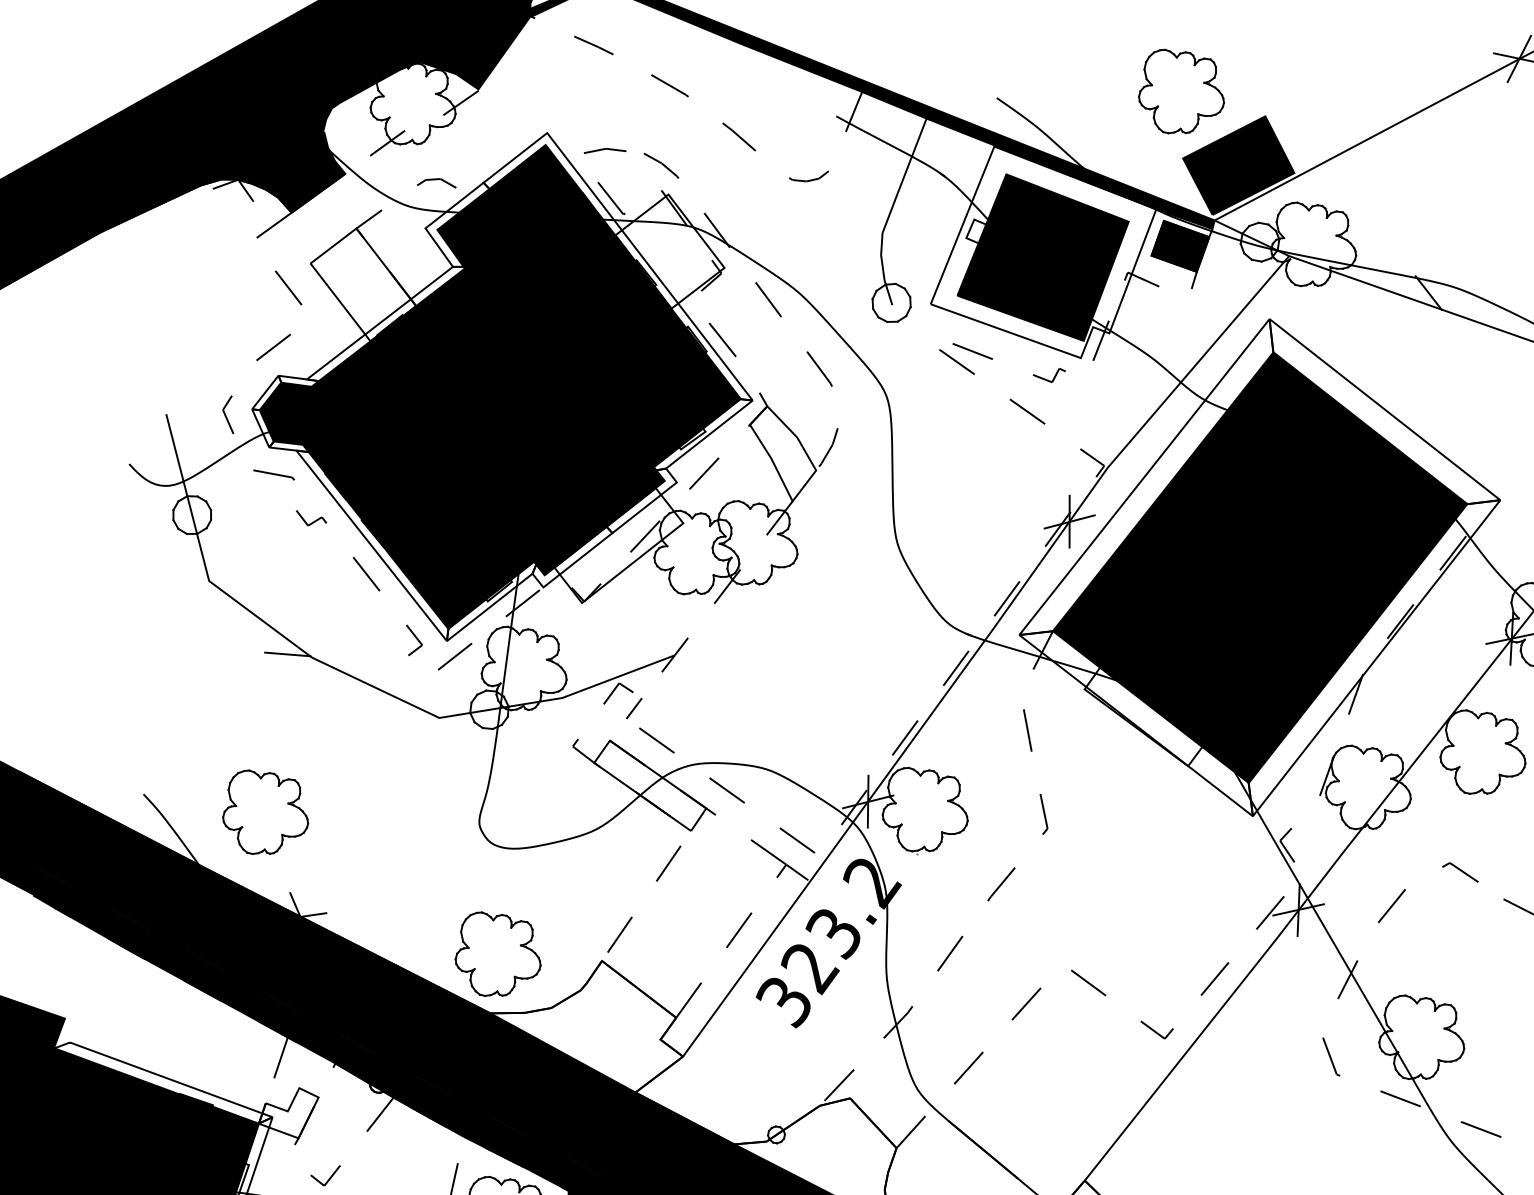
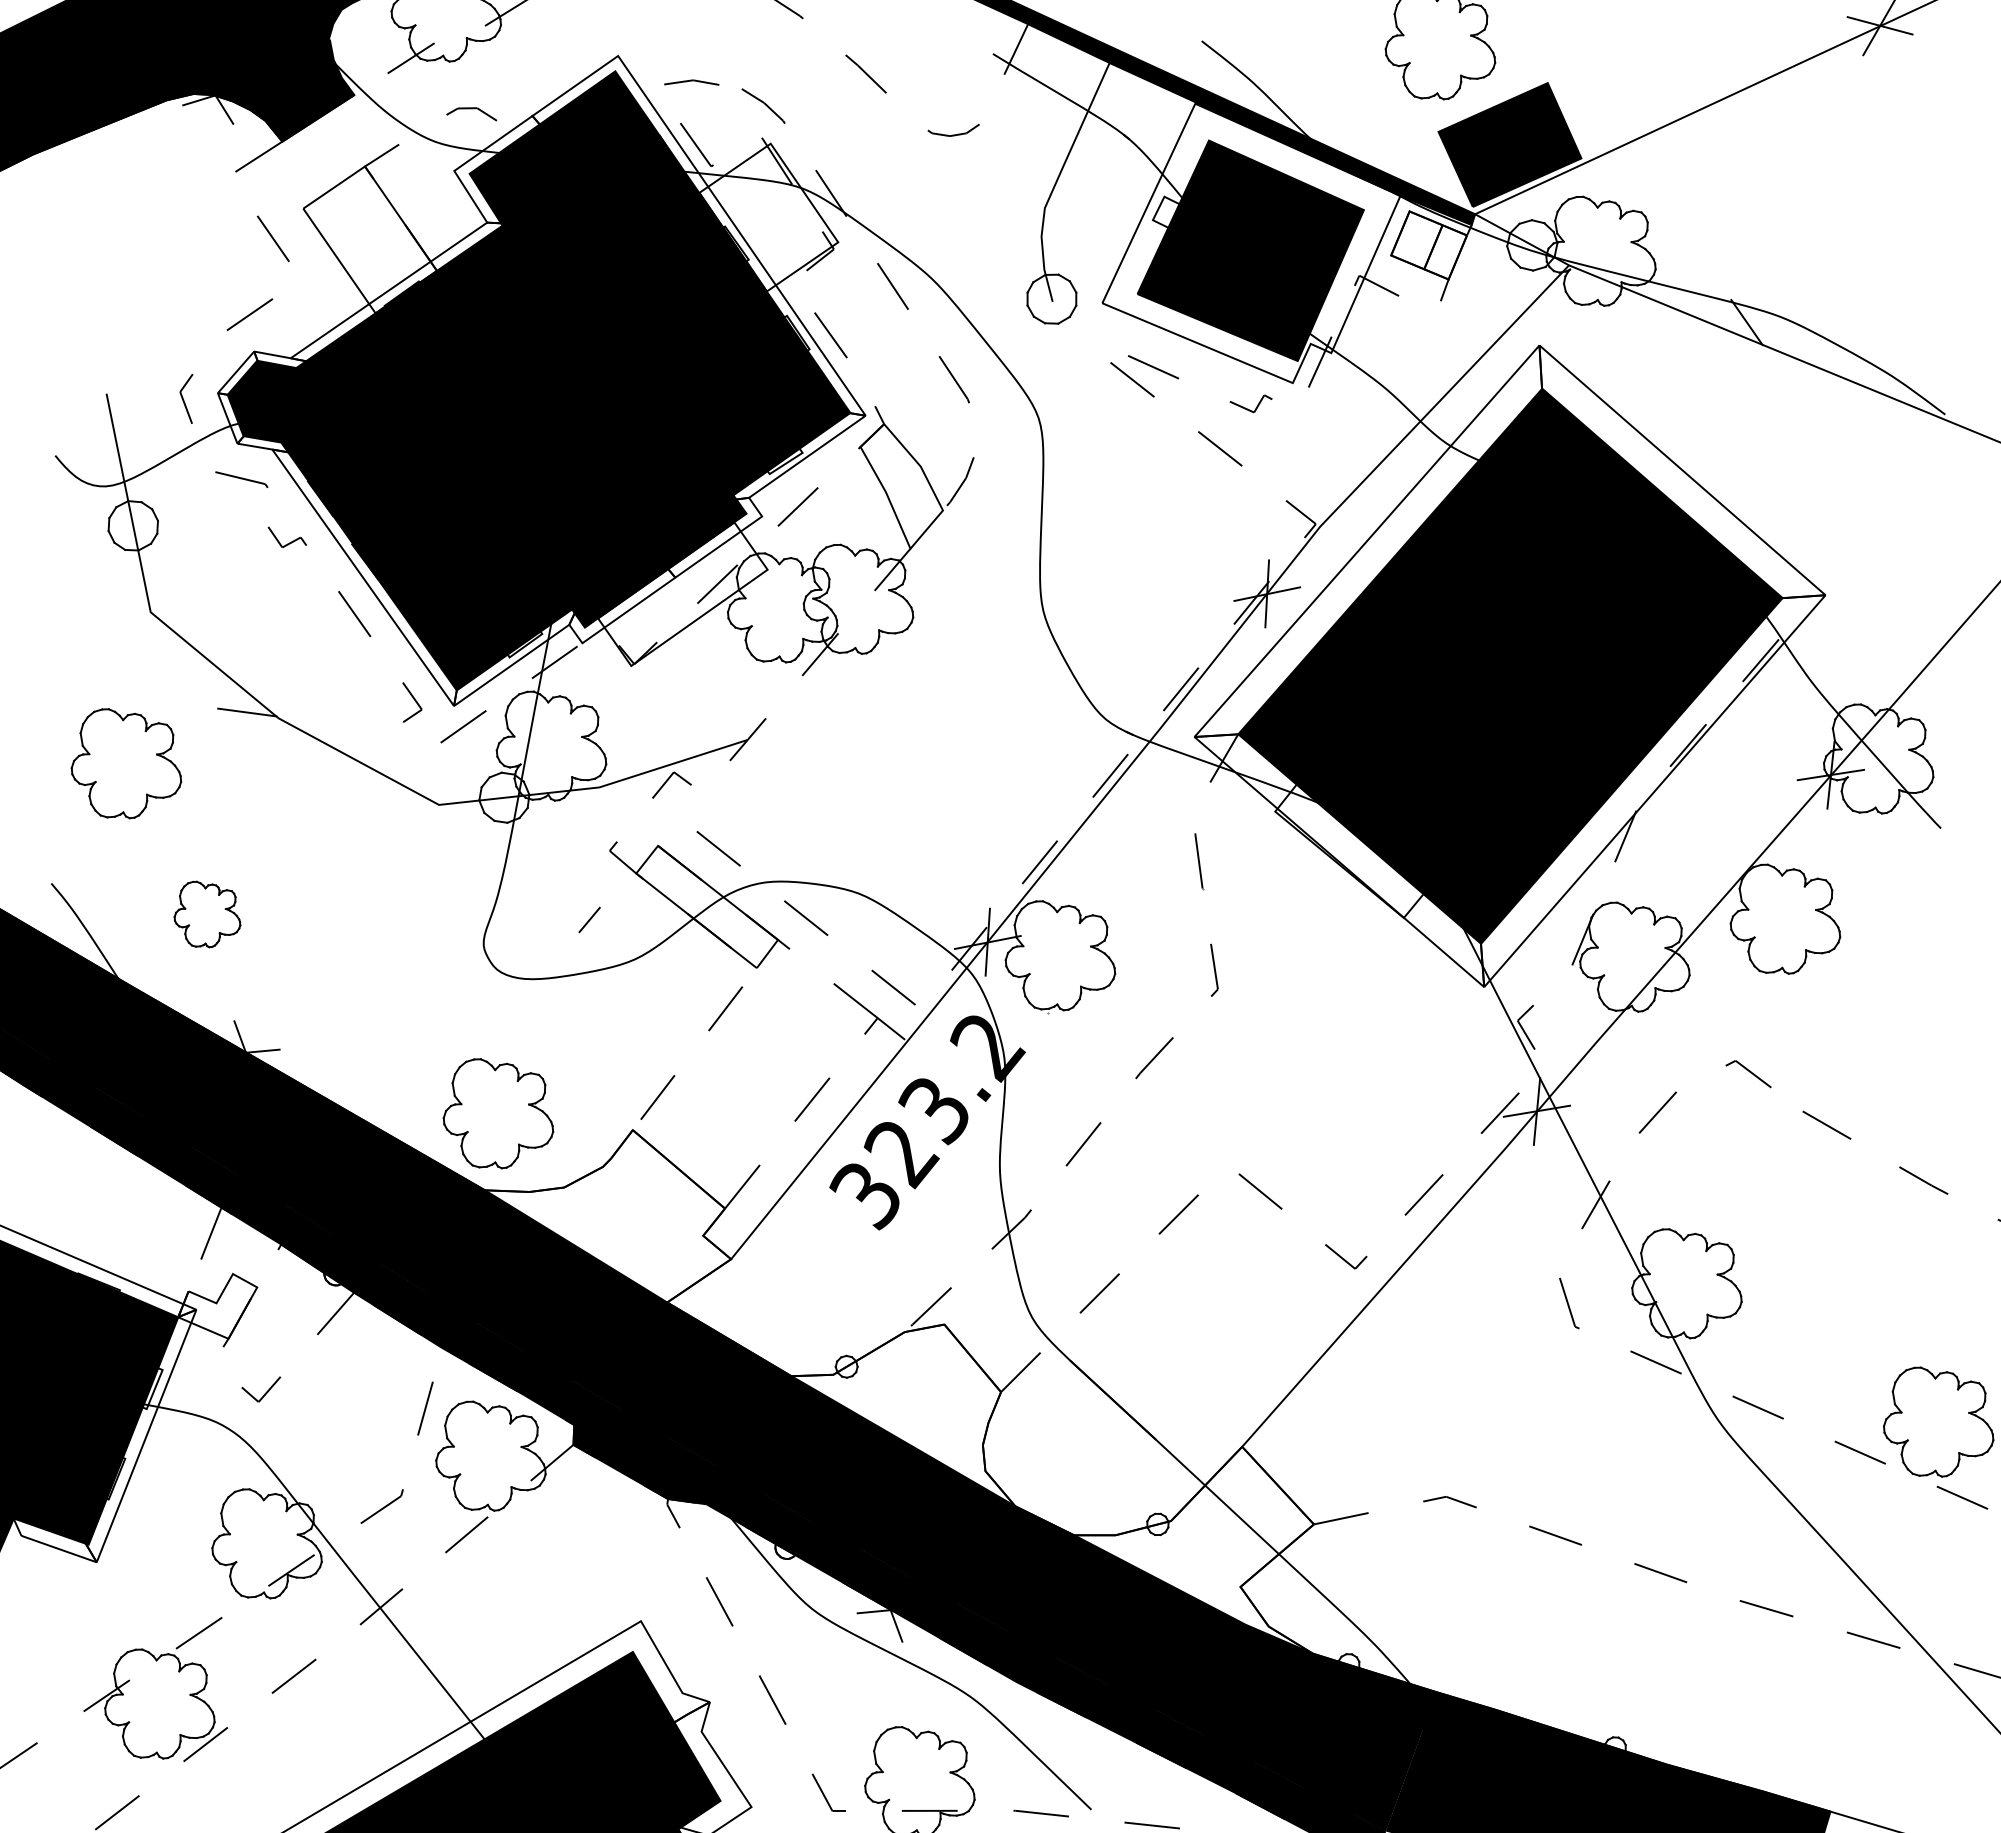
fill: (1180, 246) -> (1429, 245), removed
part: (196, 698) -> (126, 763), added
line: (634, 708) -> (589, 919), moved
part: (265, 811) -> (207, 914), size x0.6

